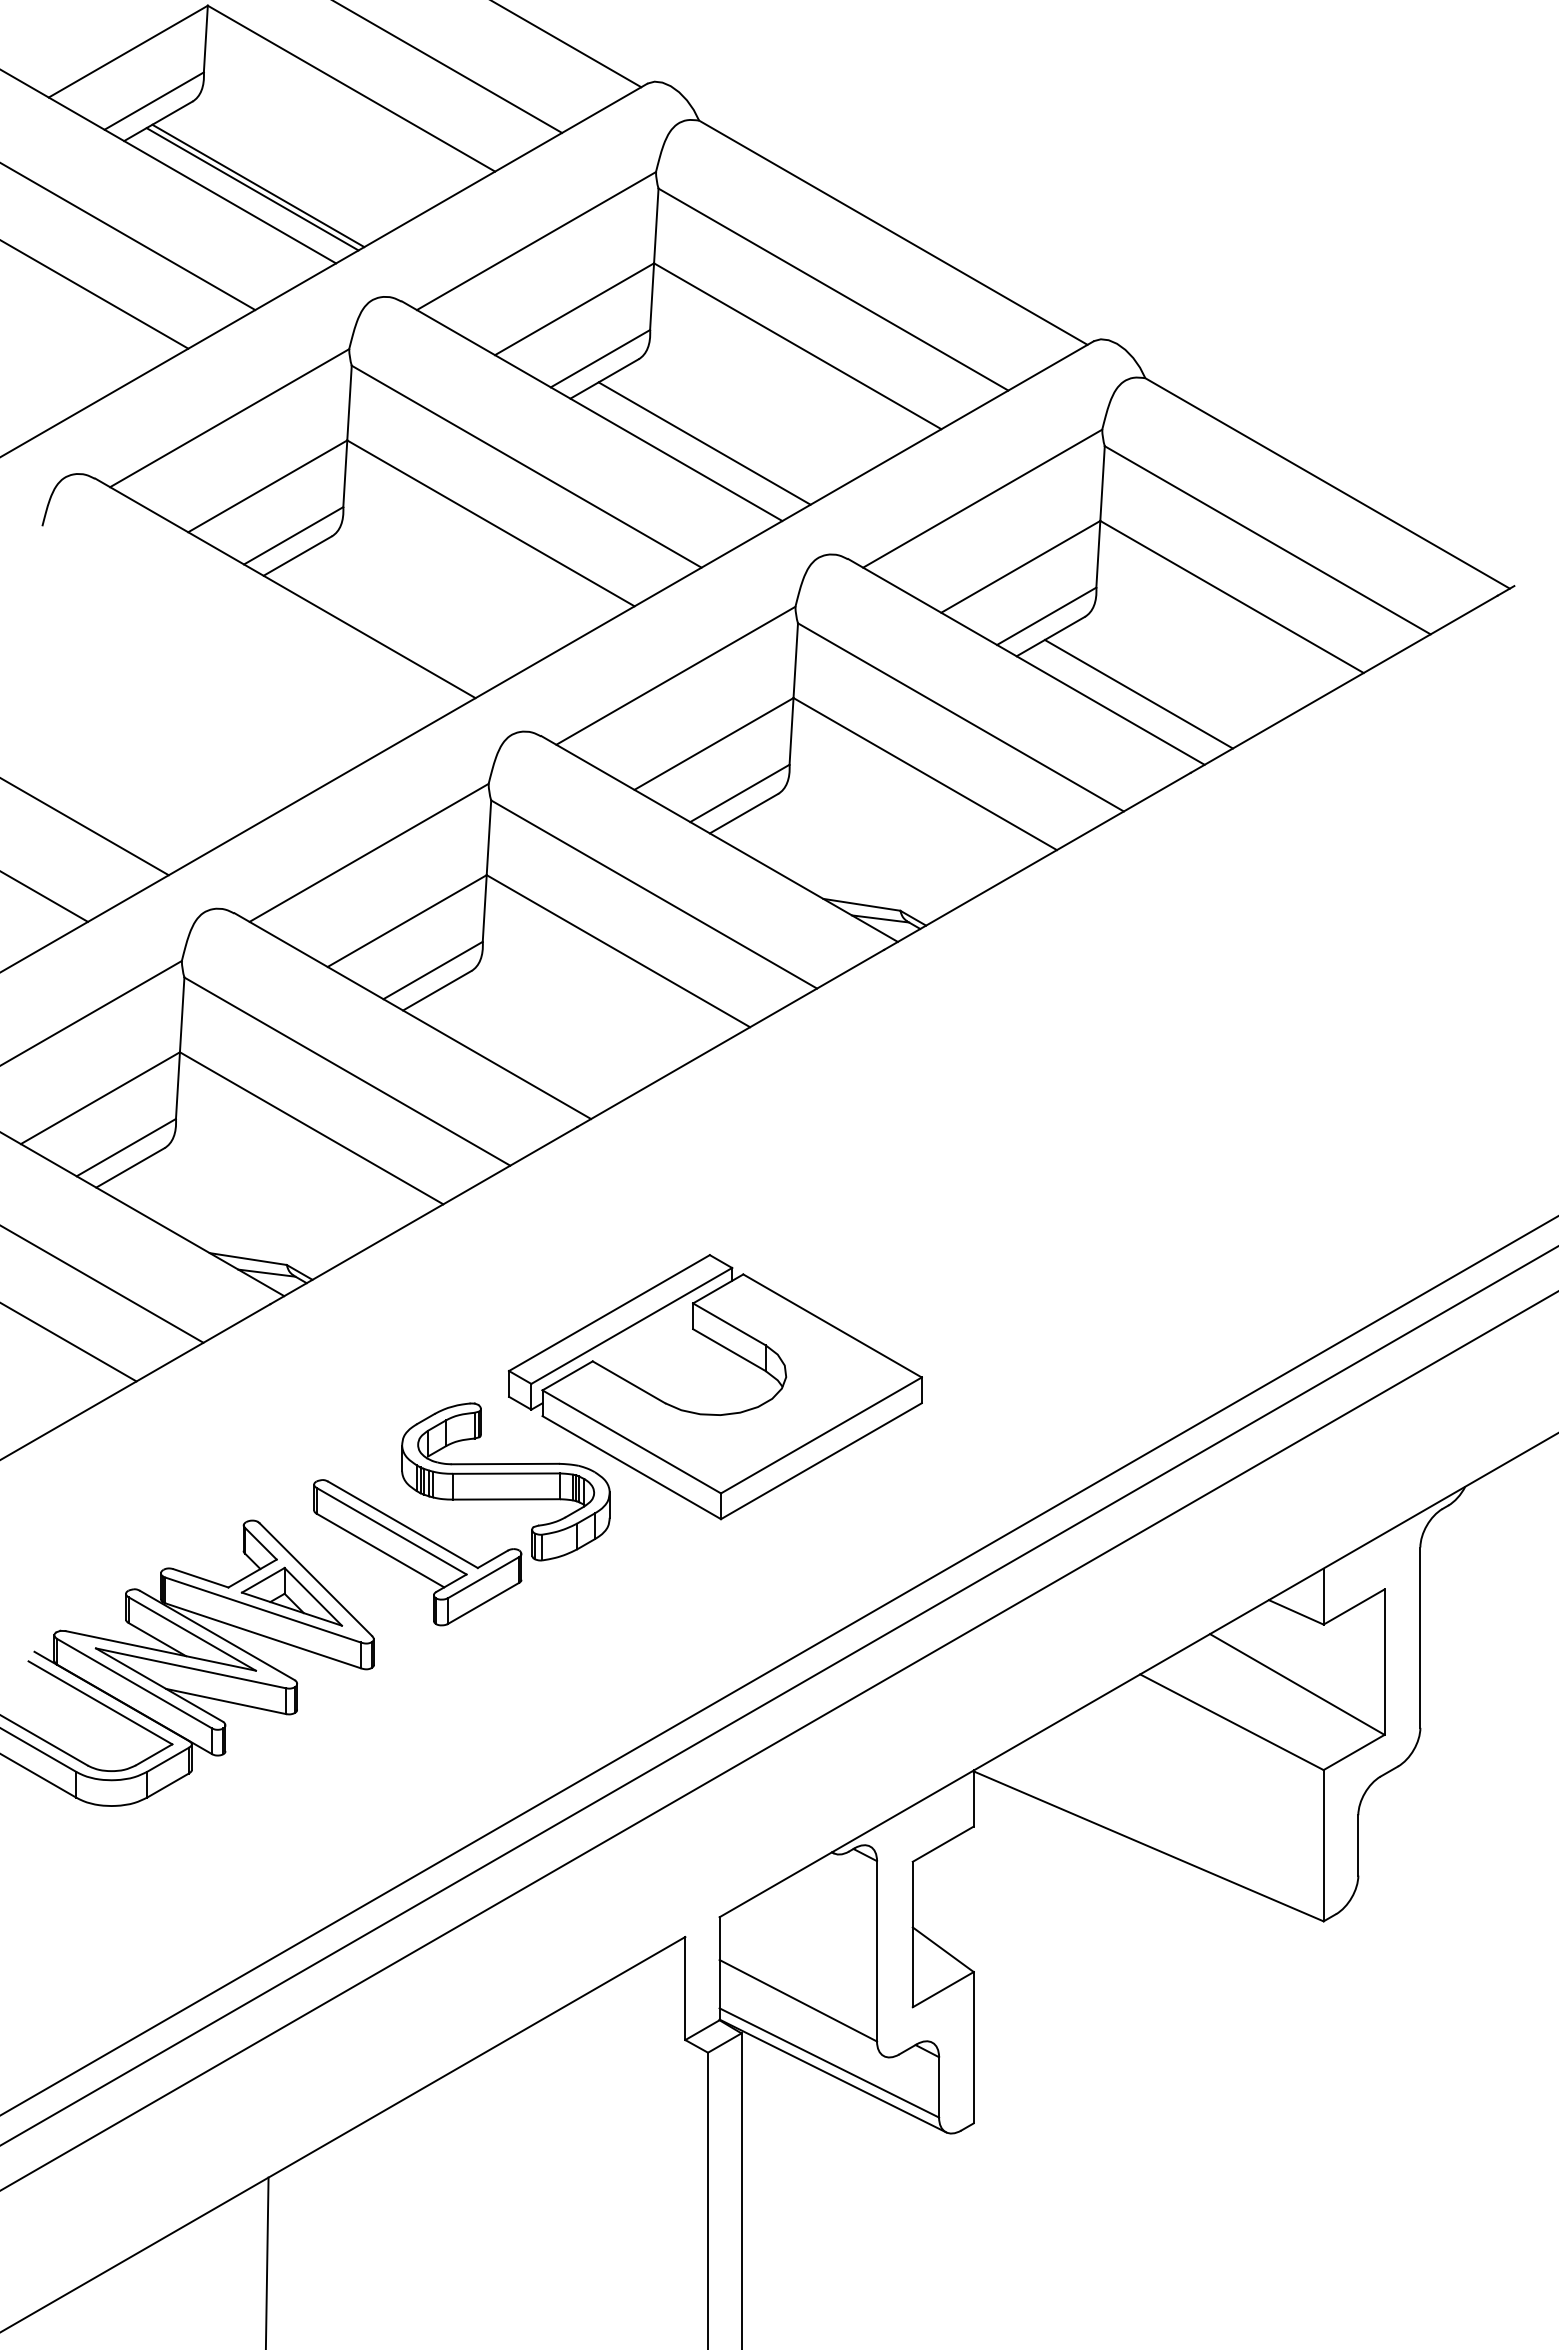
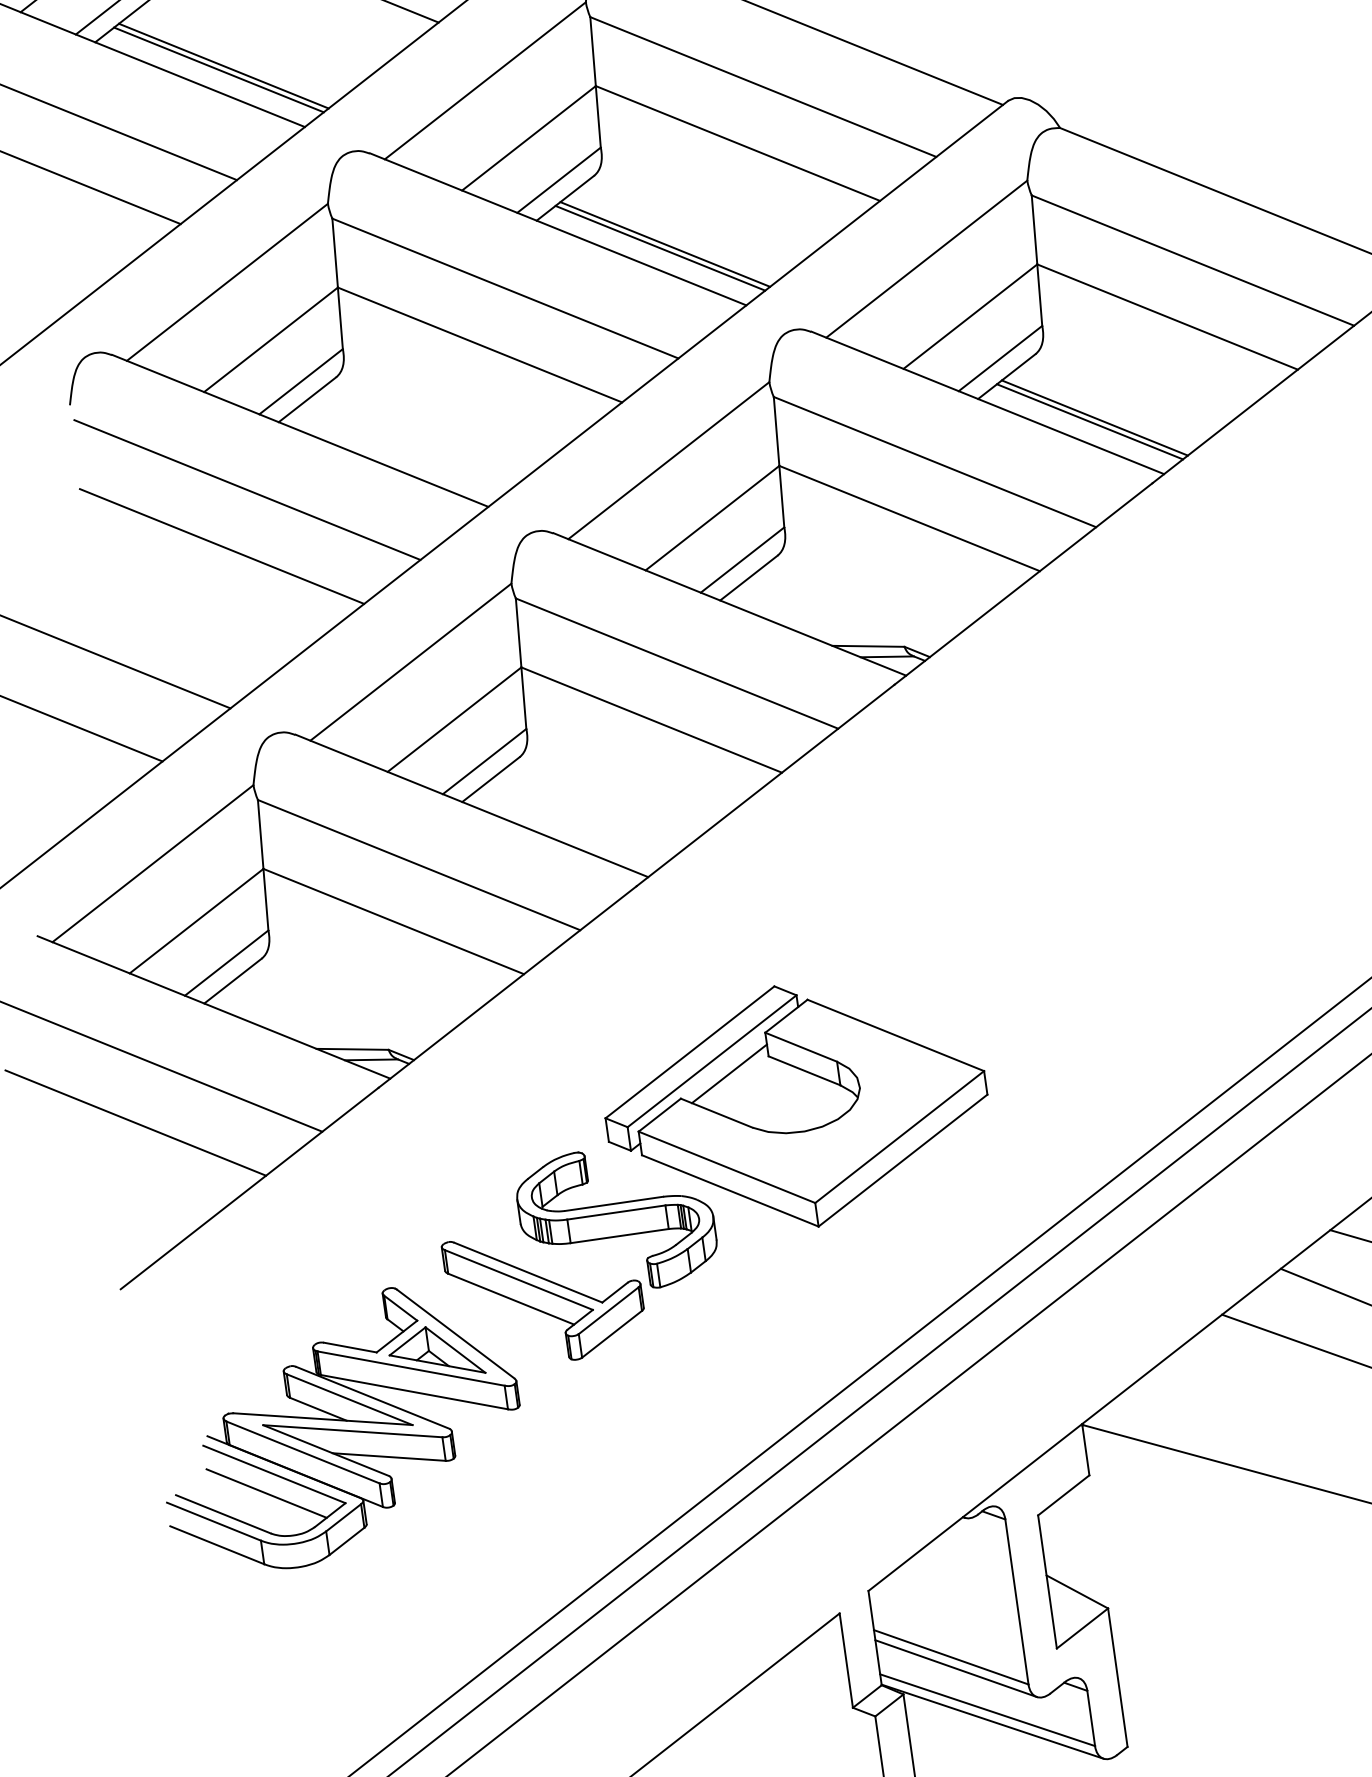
line: (698, 446) -> (660, 247), added
line: (219, 643) -> (247, 489), added
line: (1133, 697) -> (1090, 421), added
line: (183, 700) -> (221, 546), added
line: (648, 1341) -> (729, 1073), added
line: (89, 1722) -> (266, 1493), added
line: (801, 2013) -> (955, 1668), added

